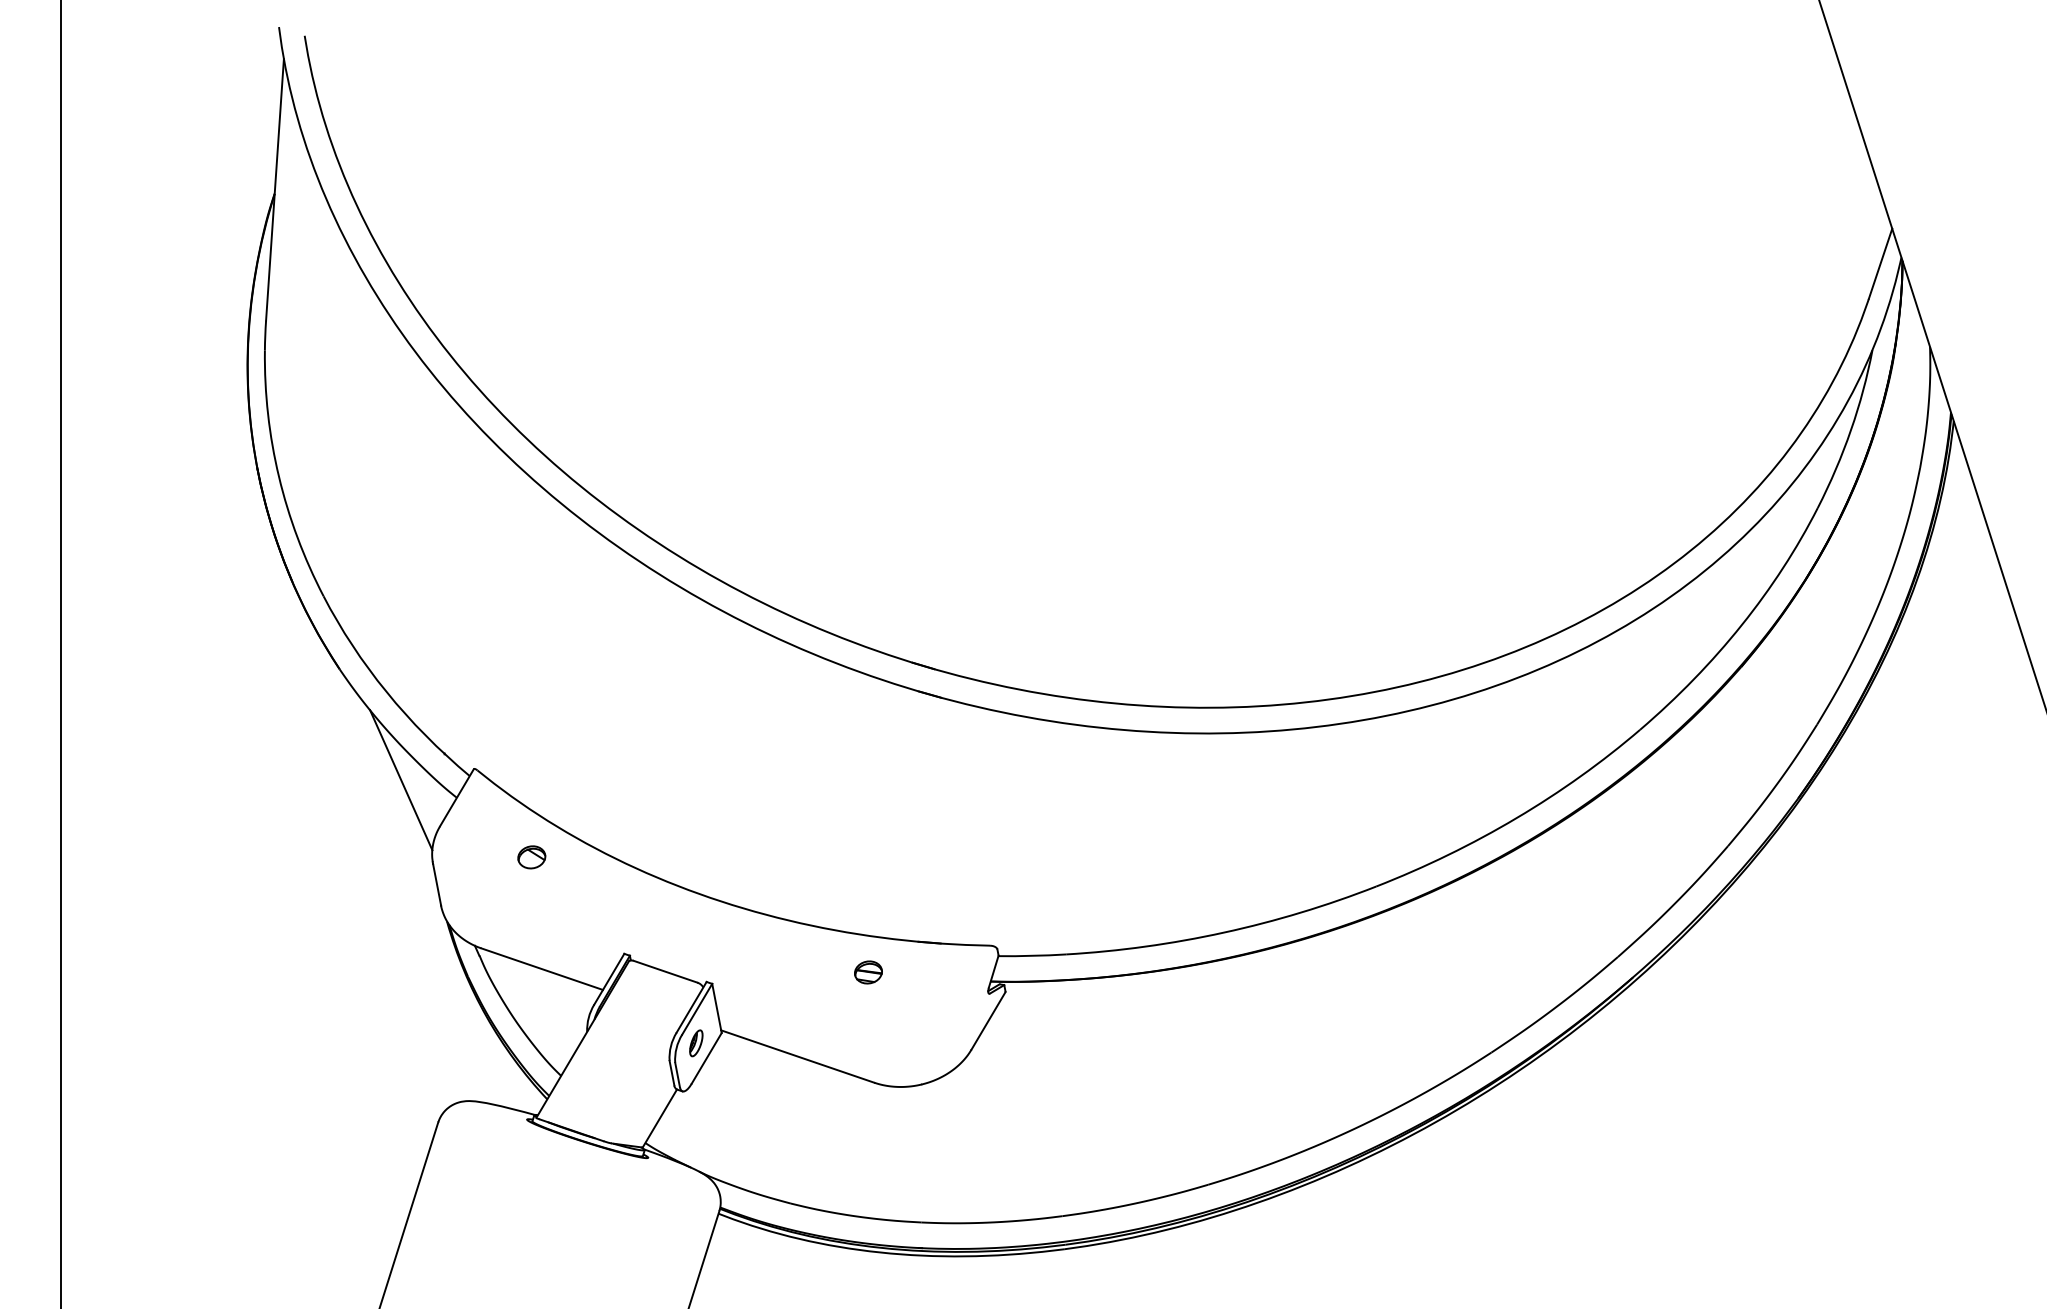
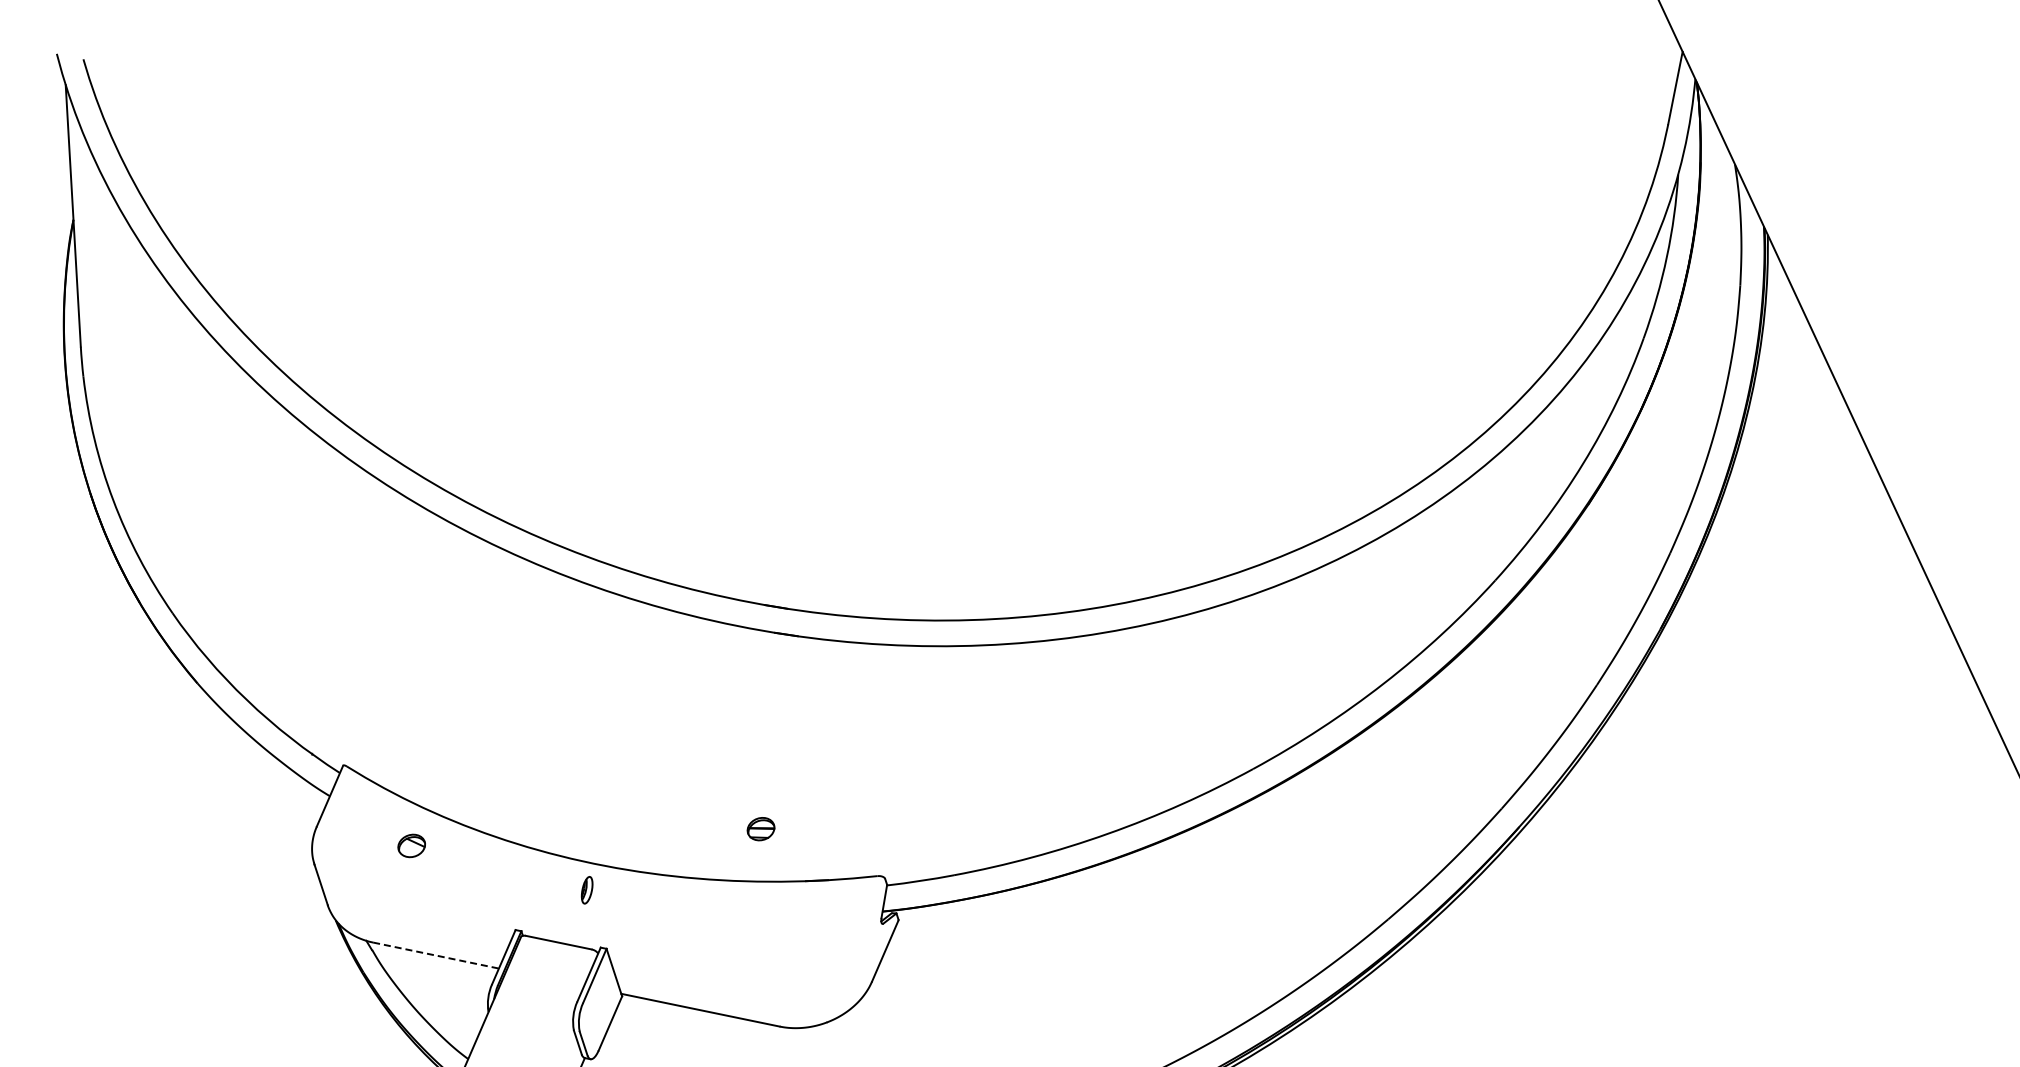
line: (401, 780) -> (272, 786), removed
line: (542, 969) -> (436, 955), solid -> dashed
part: (868, 972) -> (761, 829), moved
part: (696, 1043) -> (587, 890), moved

